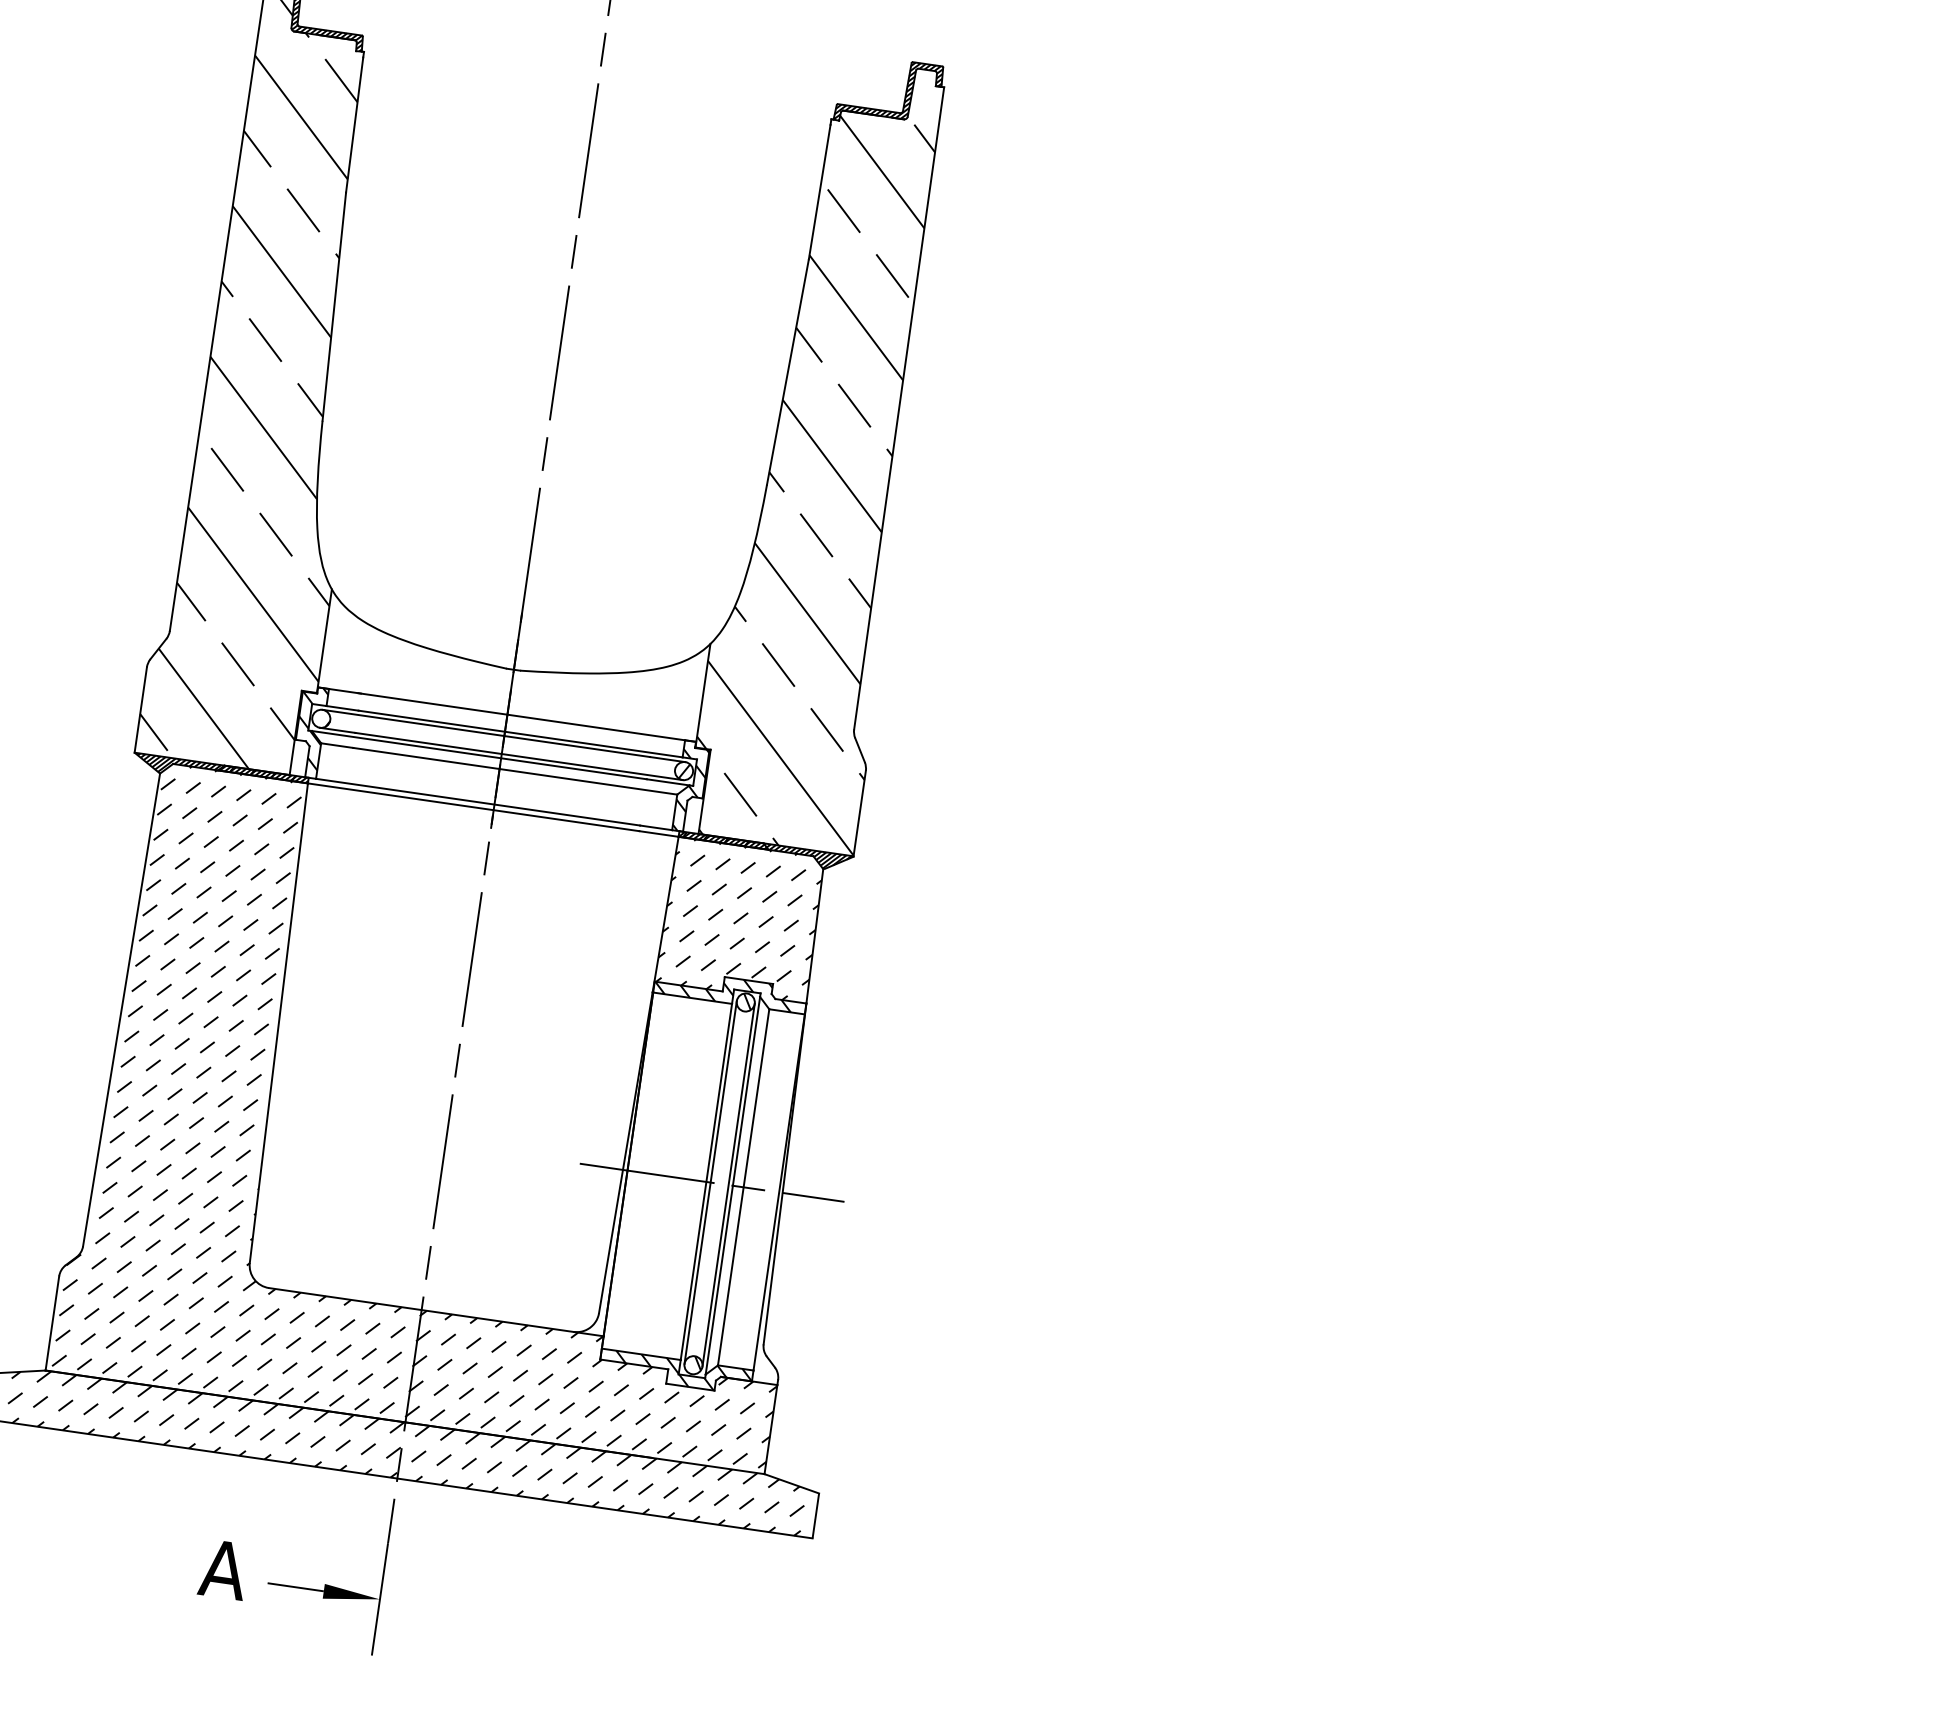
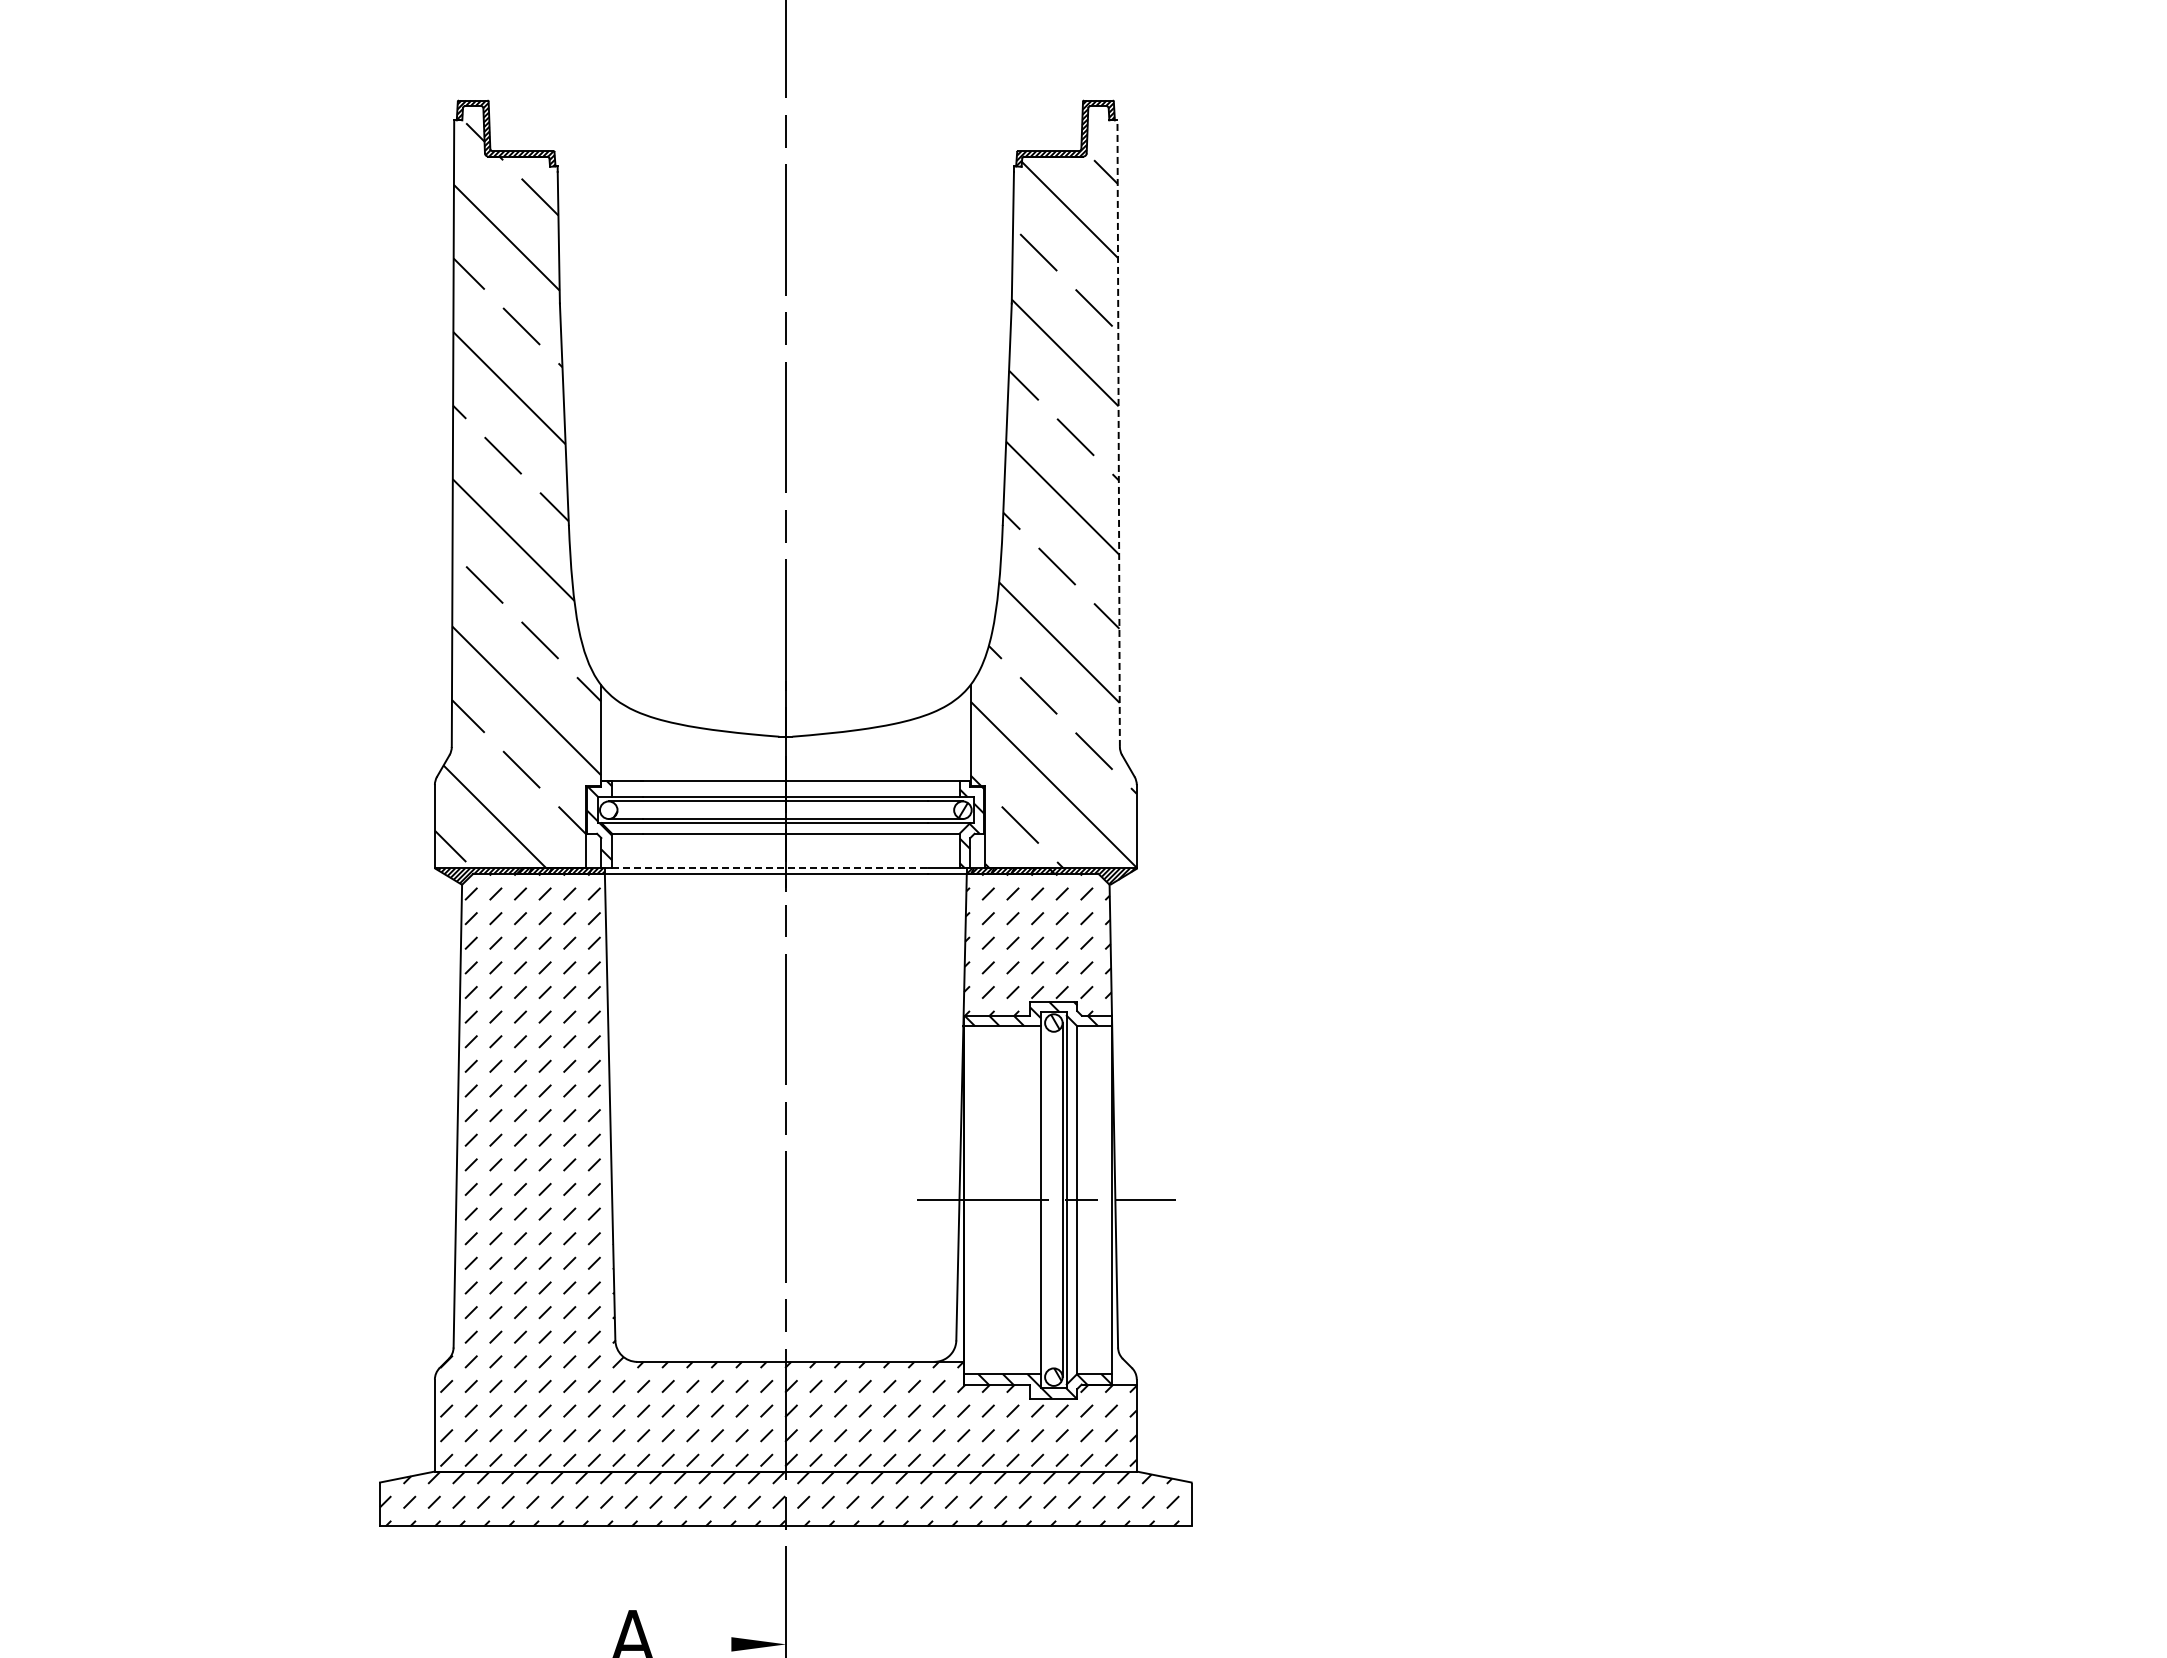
line: (898, 408) -> (1118, 433), solid -> dashed
line: (478, 802) -> (770, 868), solid -> dashed
line: (711, 1183) -> (1045, 1200), removed
line: (295, 1587) -> (703, 1644), removed

